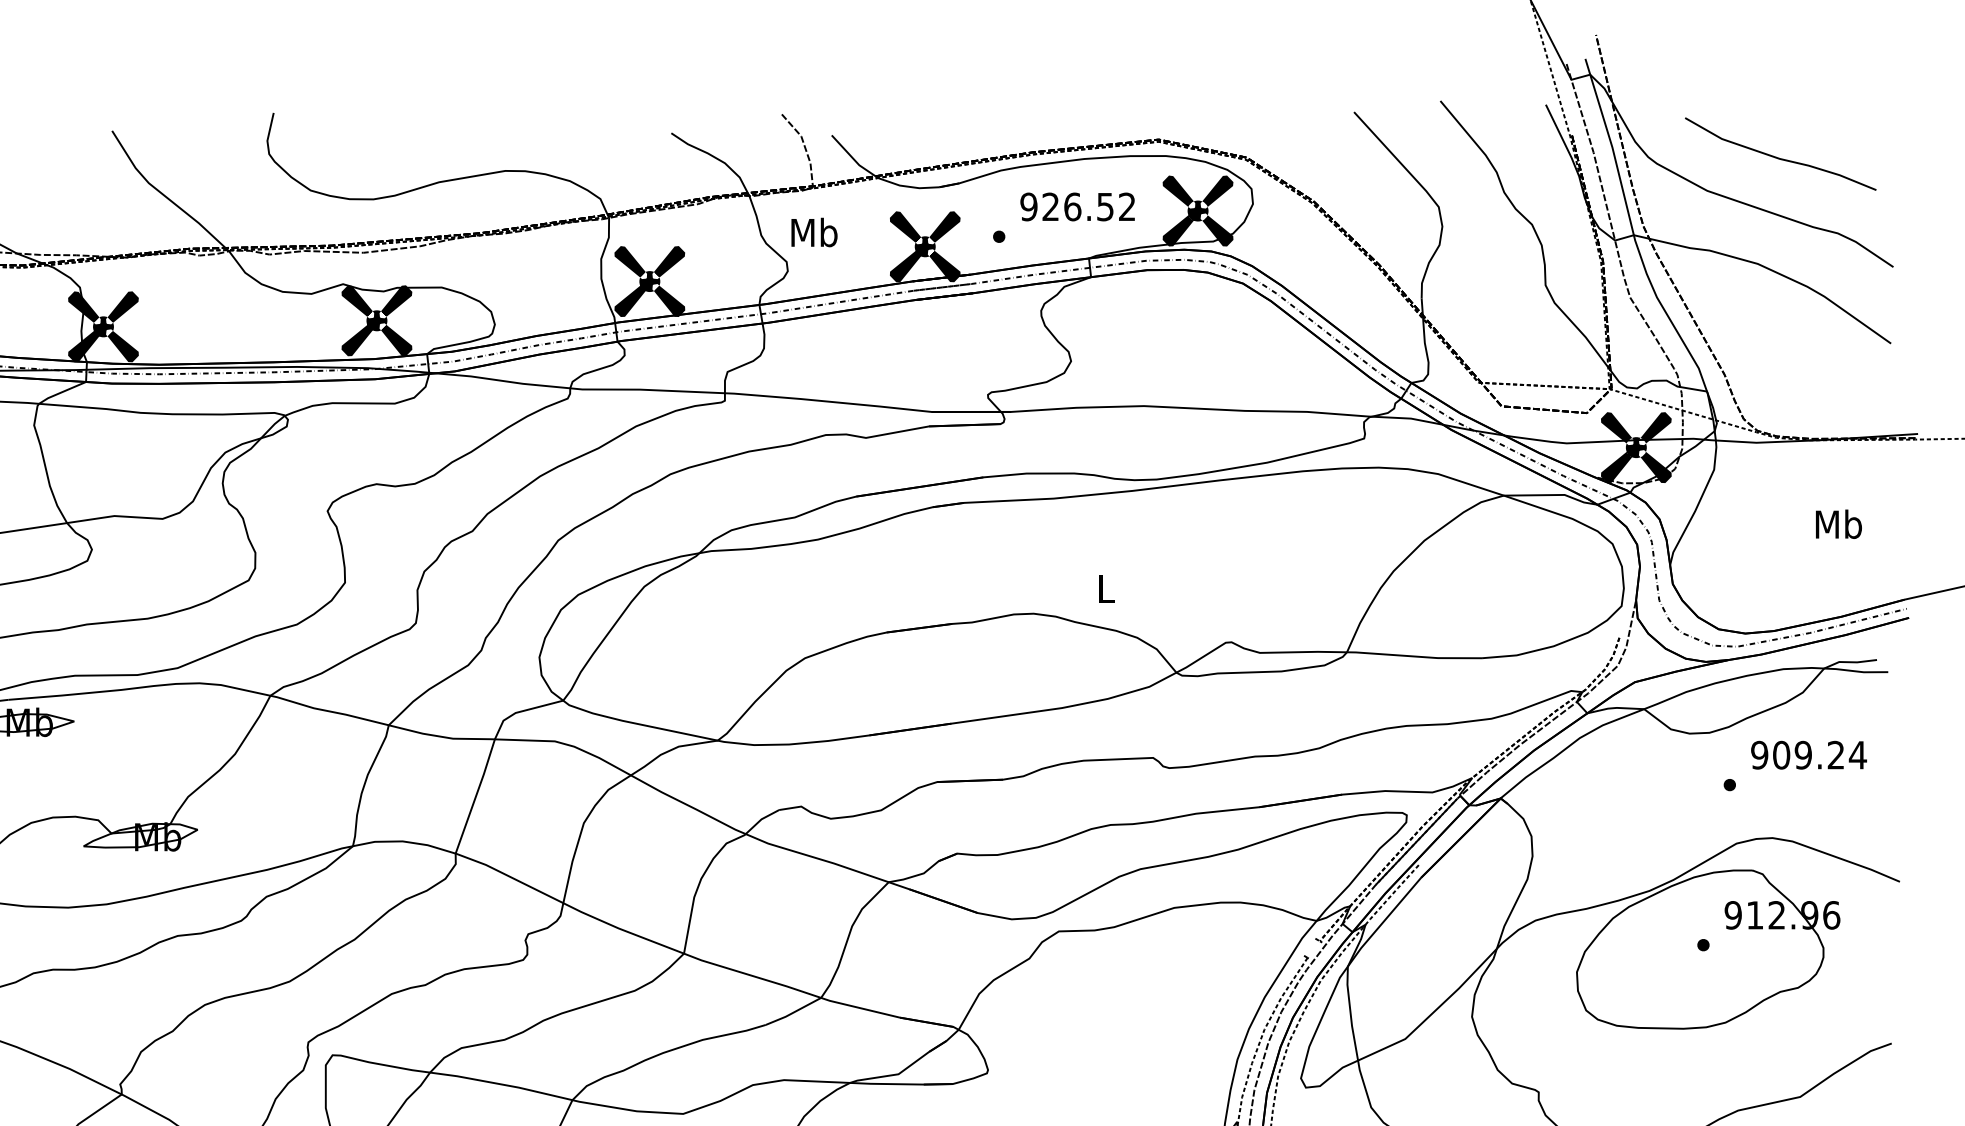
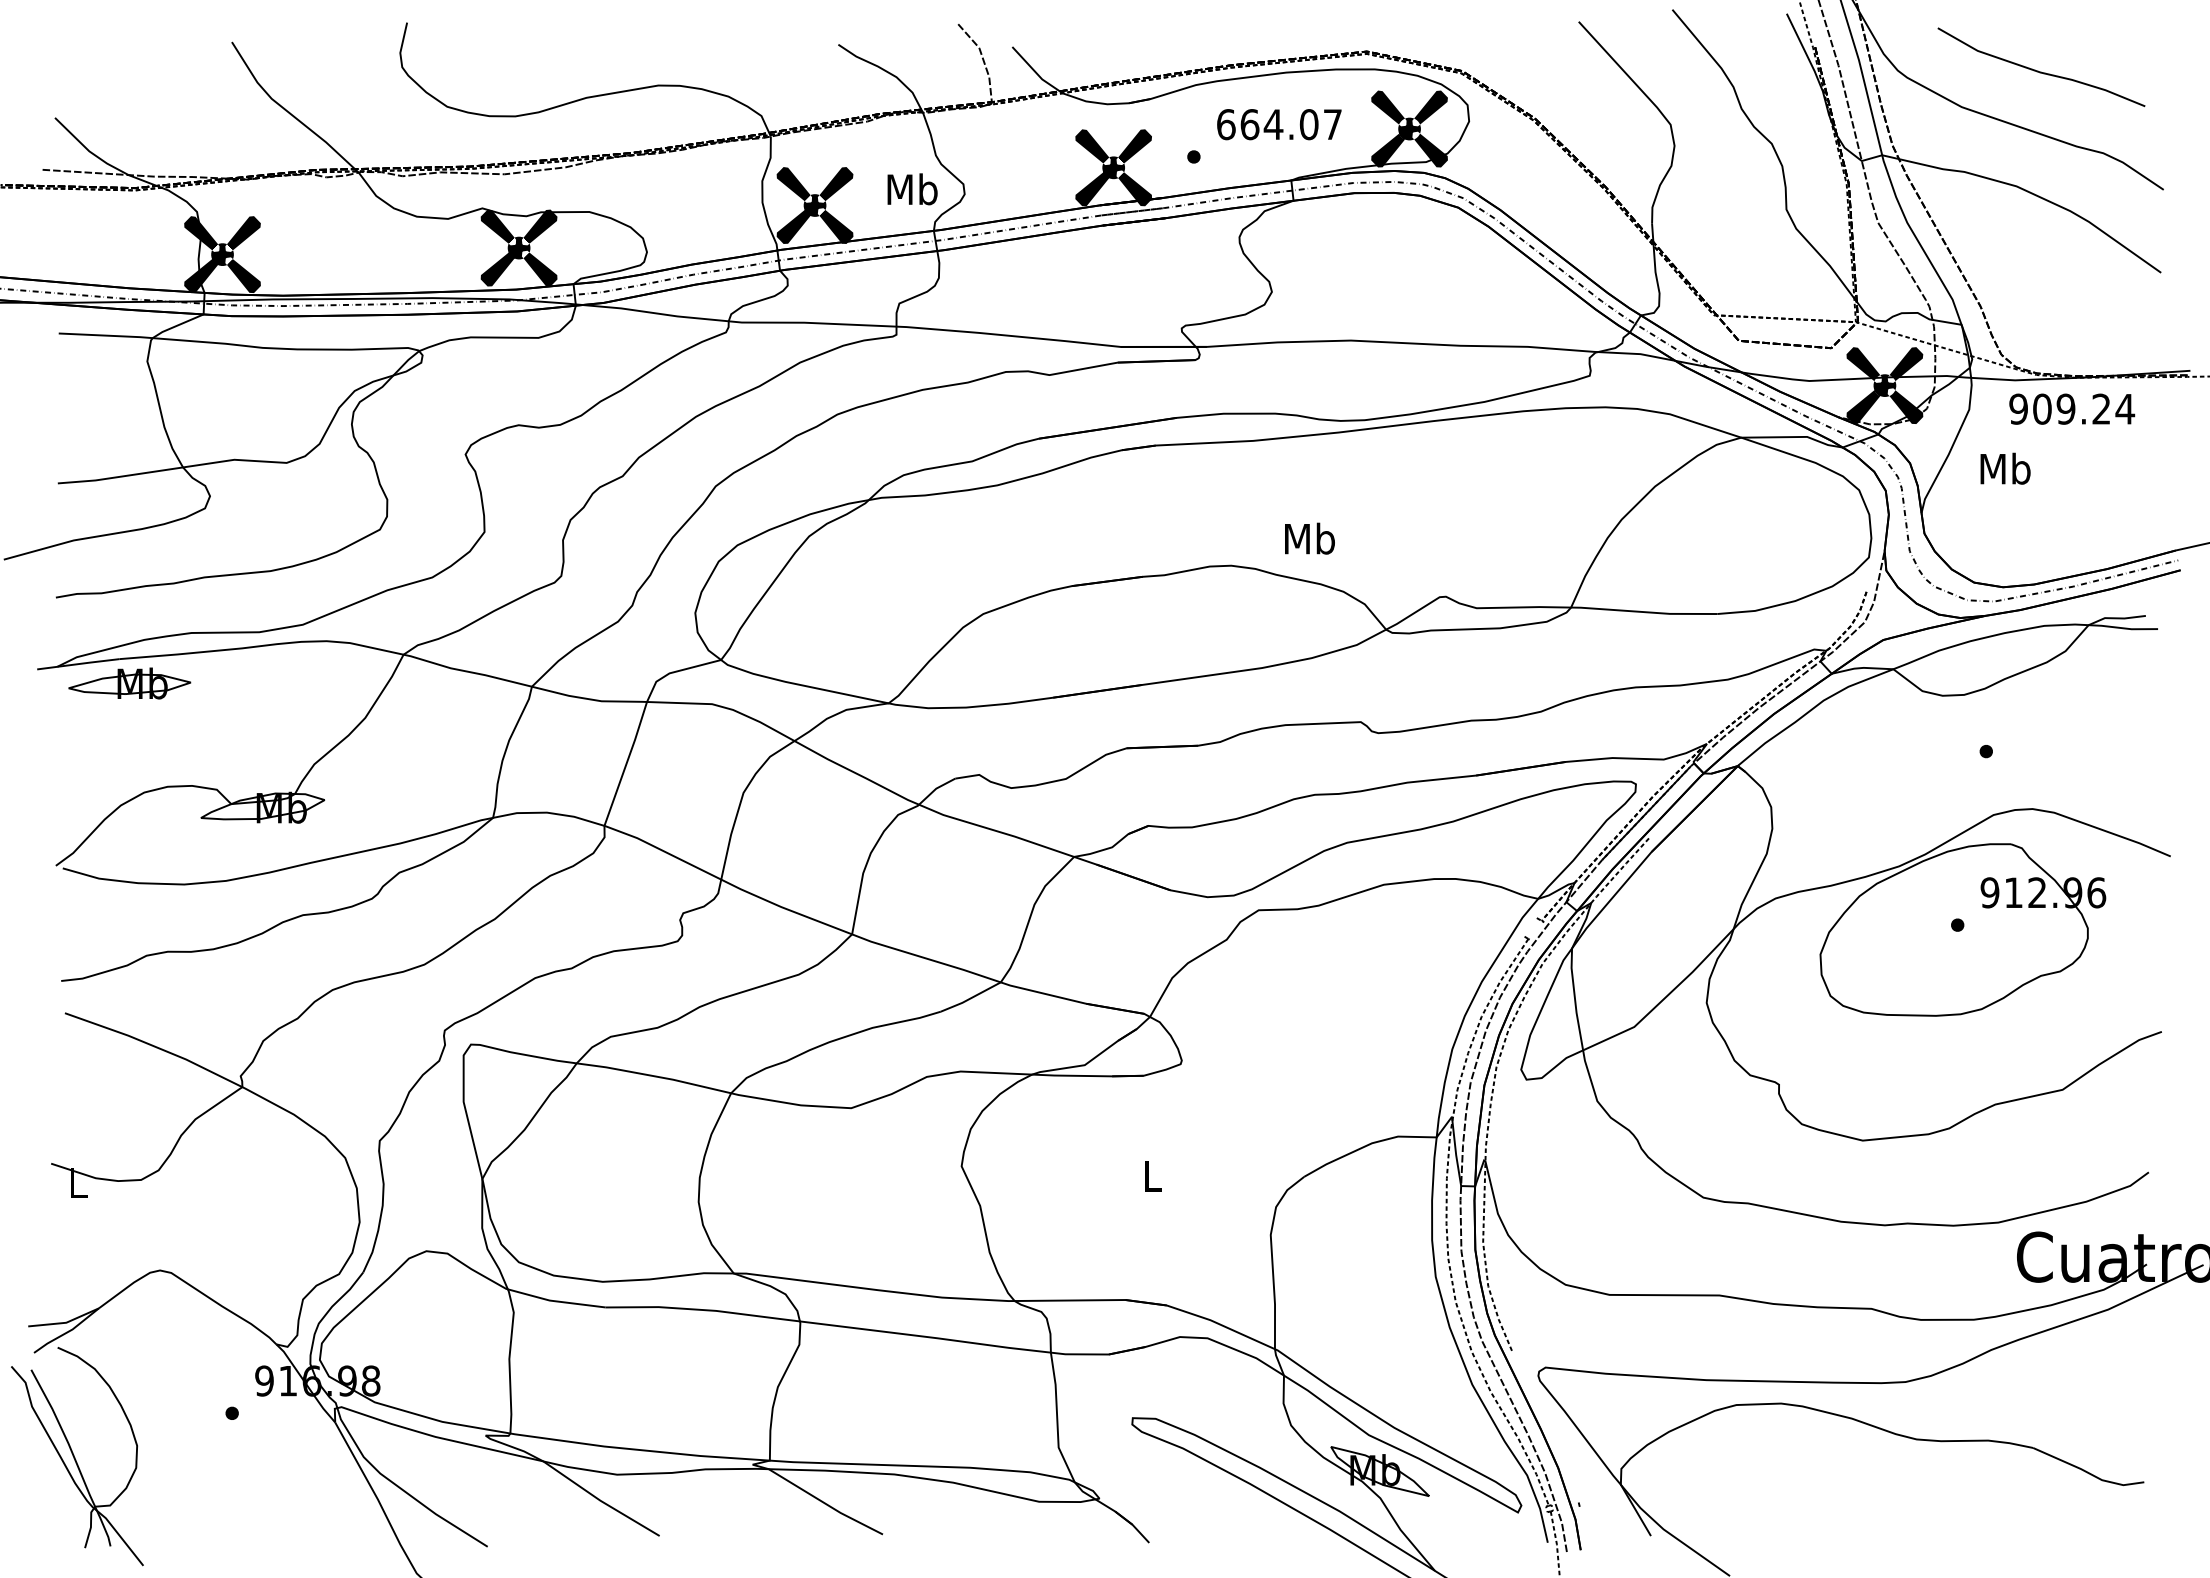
text: (1077, 206) -> (1278, 124), 926.52 -> 664.07
text: (814, 232) -> (912, 189), moved
text: (1838, 524) -> (2005, 468), moved
text: (1105, 588) -> (1309, 538), L -> Mb
text: (1809, 754) -> (2072, 408), moved

